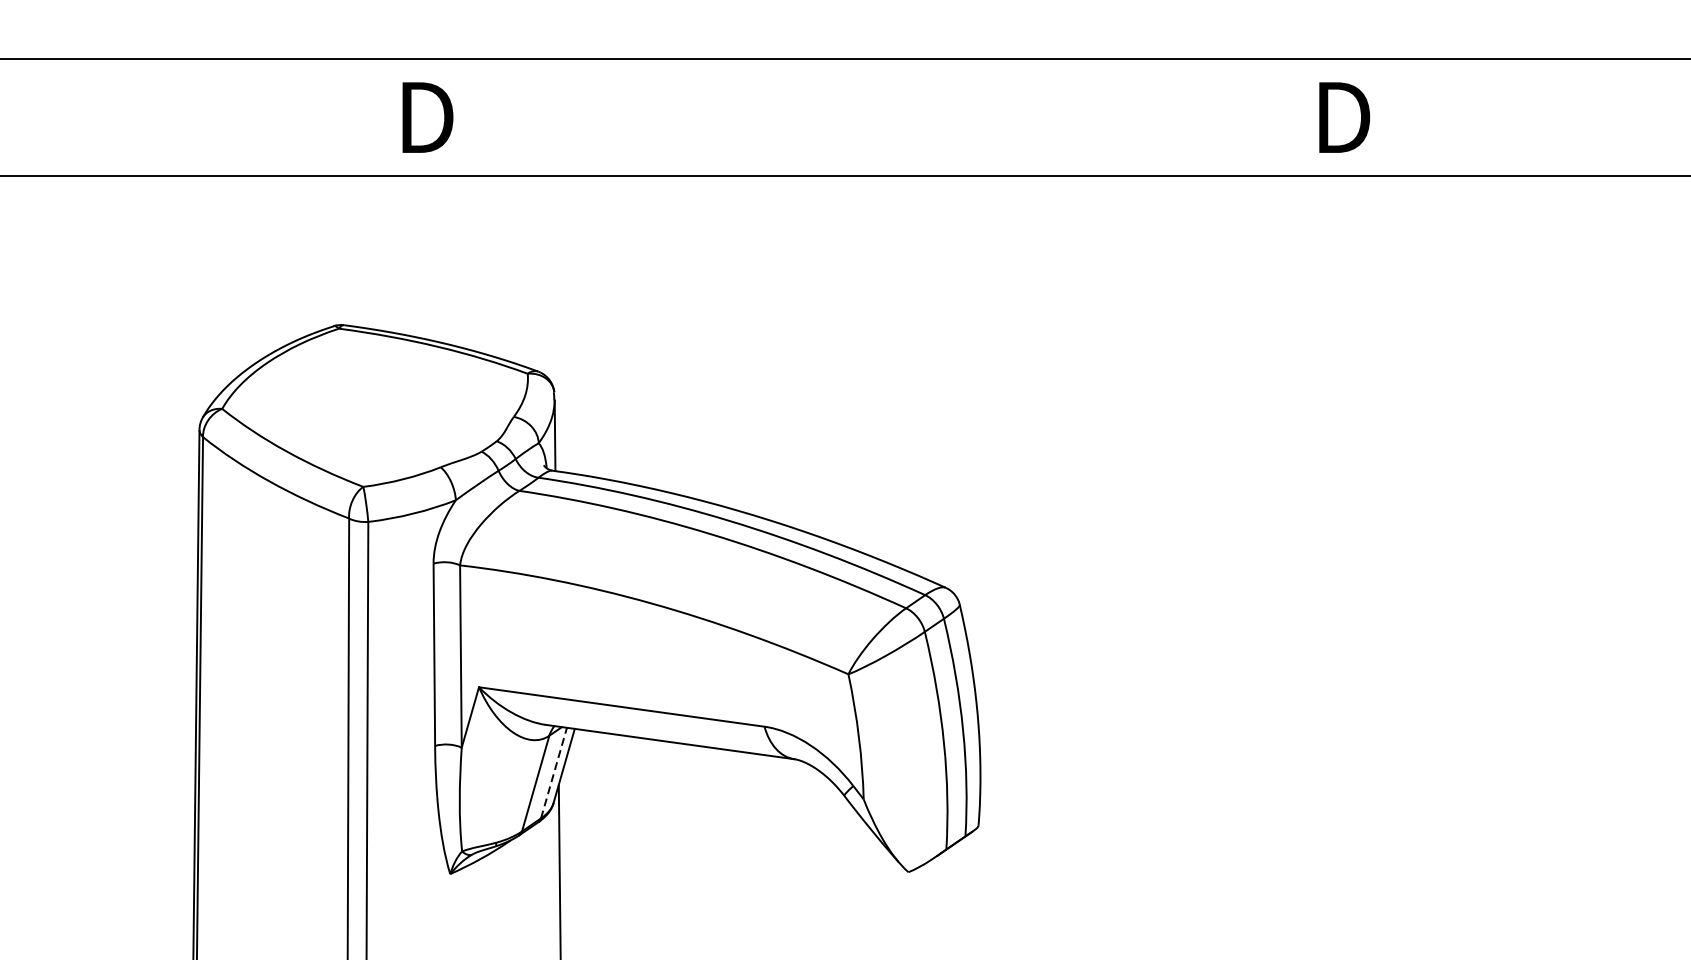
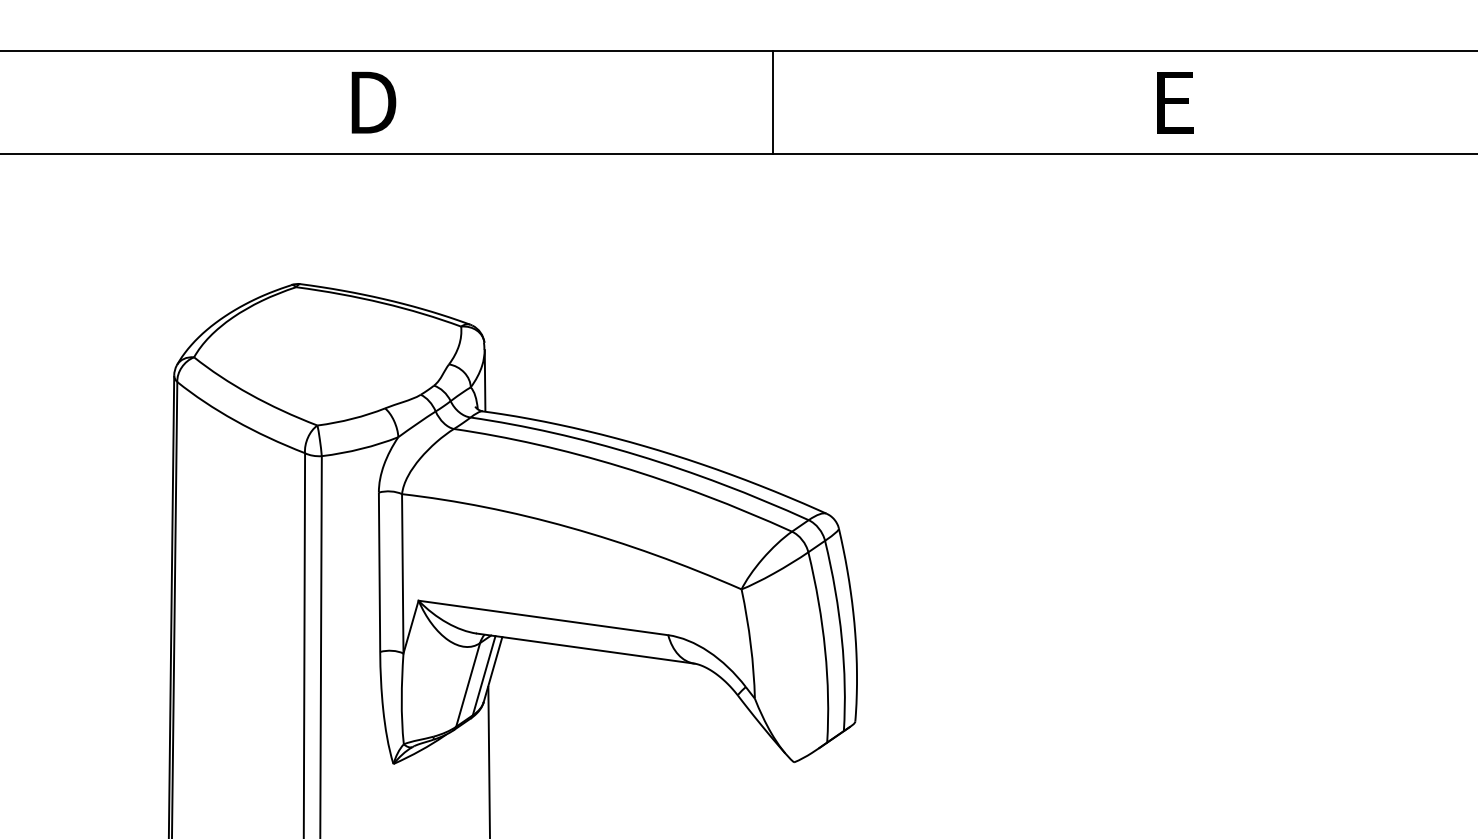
line: (883, 117) -> (772, 102), added
text: (1344, 117) -> (1175, 102), D -> E
line: (554, 772) -> (484, 675), dashed -> solid

